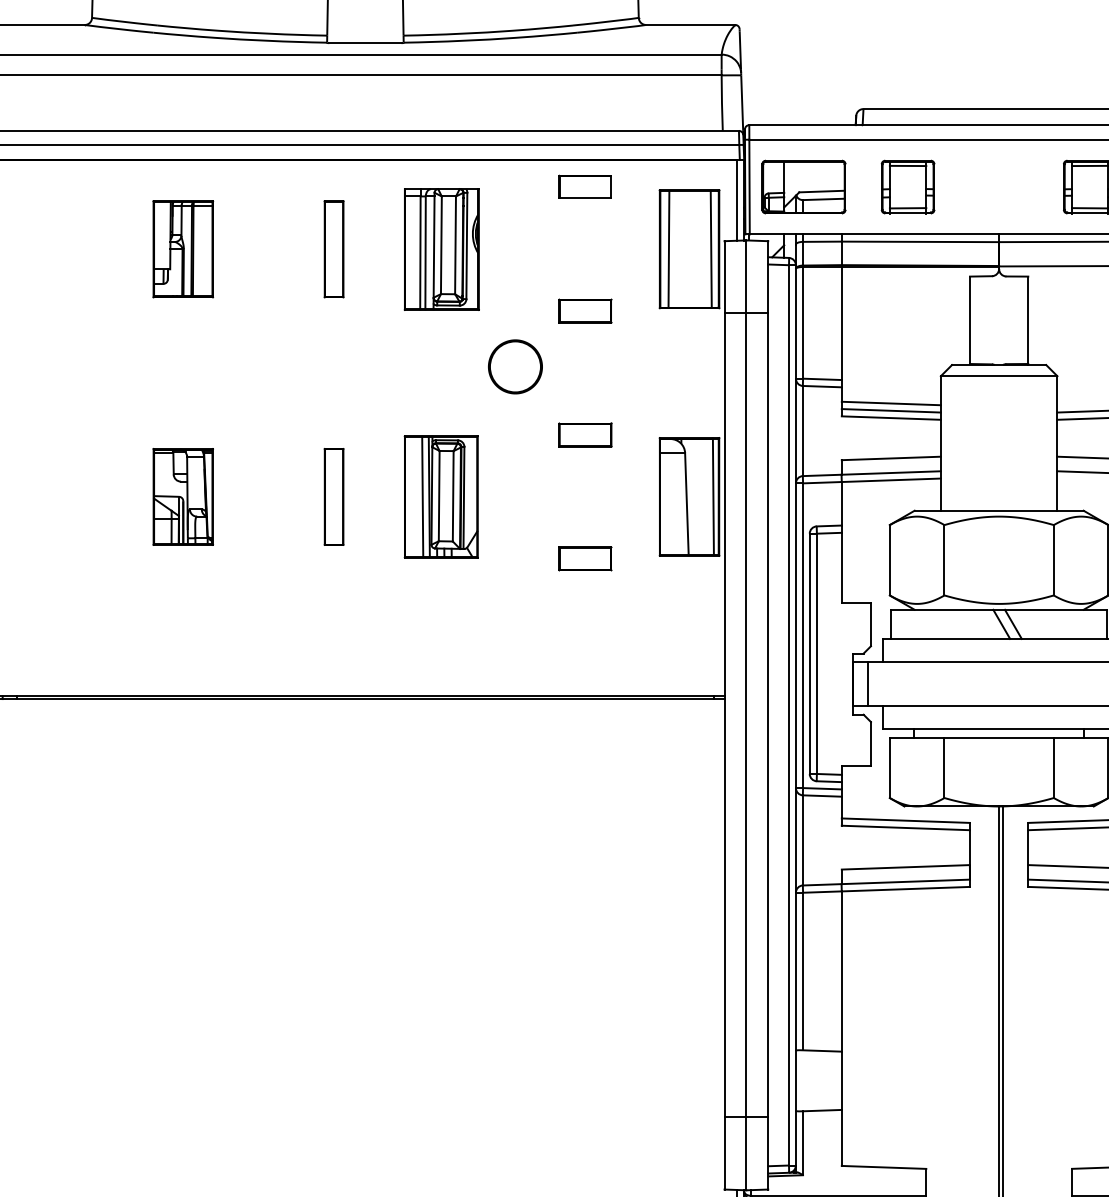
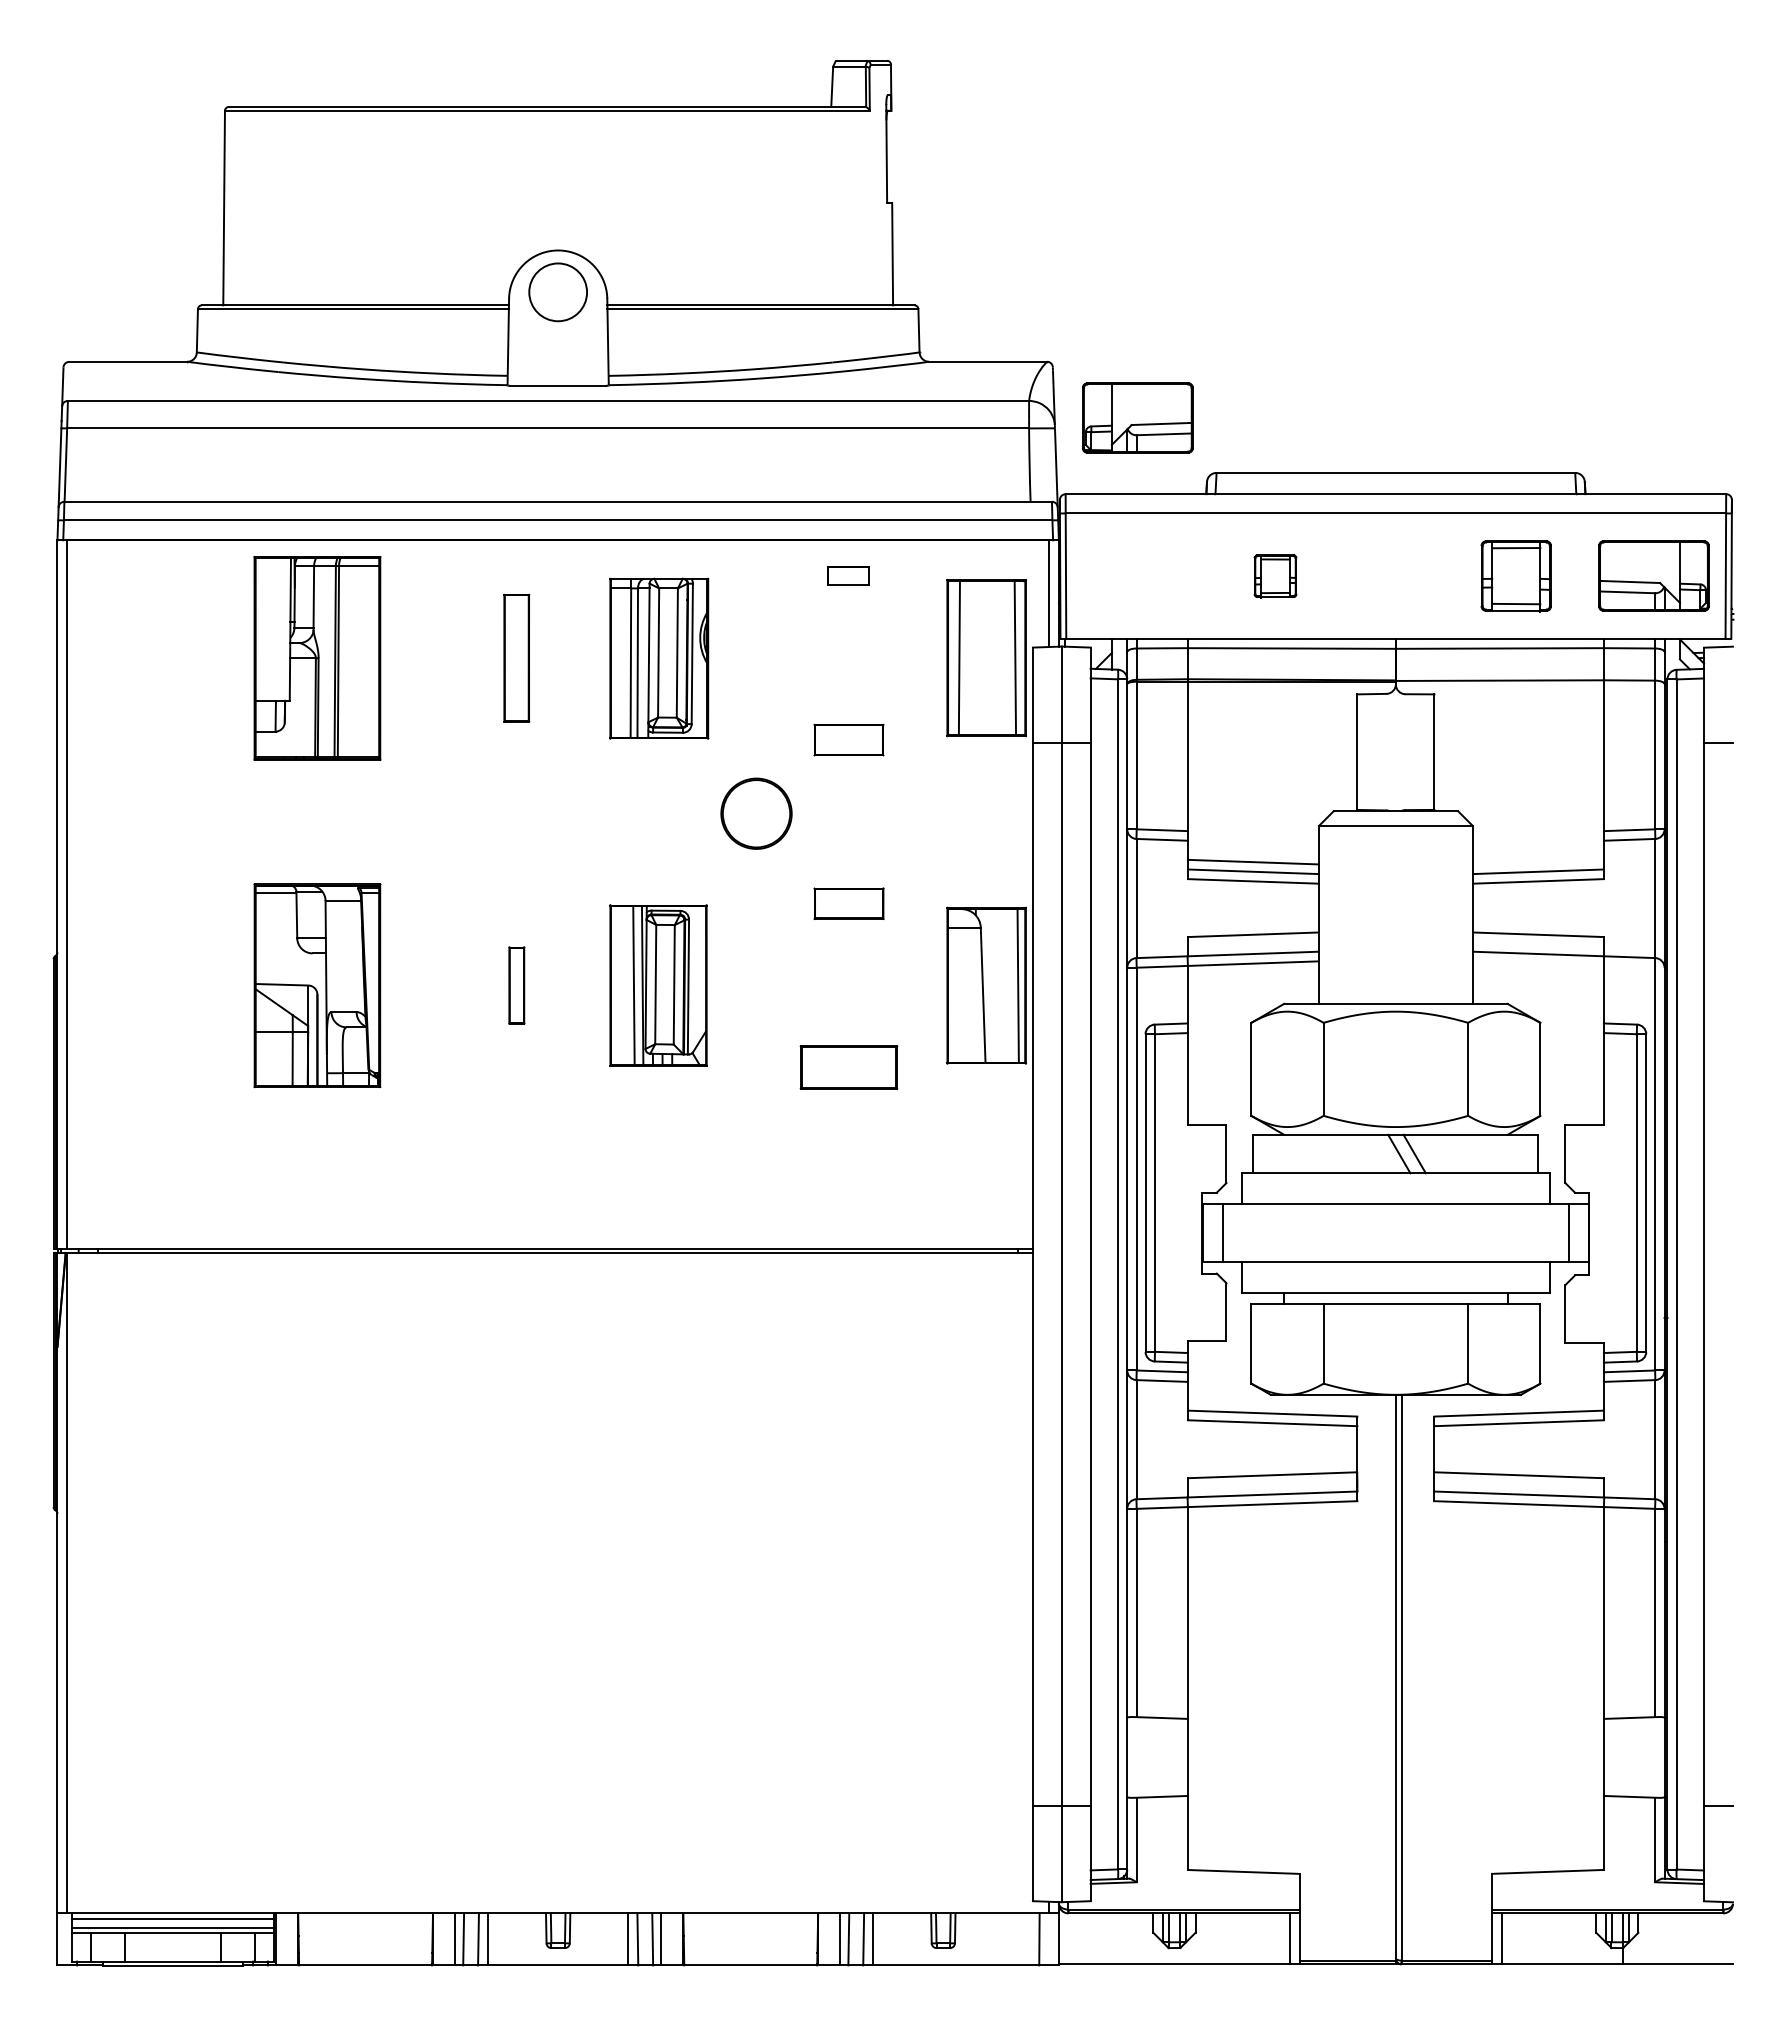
part: (585, 186) -> (848, 575), size x0.6
part: (803, 186) -> (1137, 417), moved
part: (908, 187) -> (1275, 576), size x0.6
part: (183, 248) -> (317, 657), size x1.6
part: (183, 496) -> (317, 985), size x1.6
part: (333, 496) -> (516, 985), size x0.6
part: (585, 558) -> (848, 1067), size x1.4

